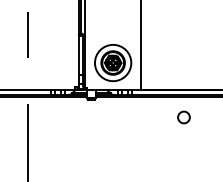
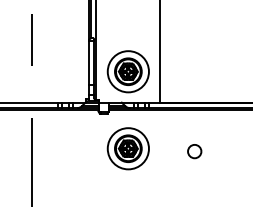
circle: (183, 117) -> (194, 151), moved
part: (112, 130) -> (127, 148), added

